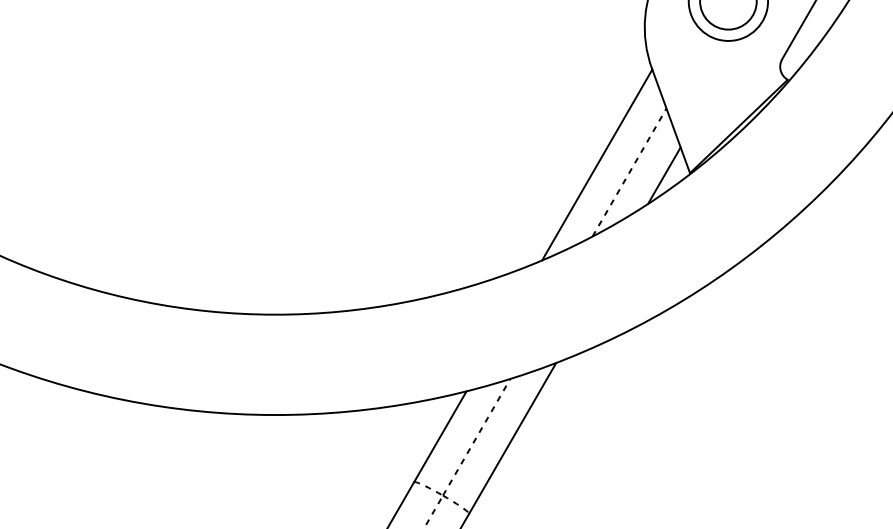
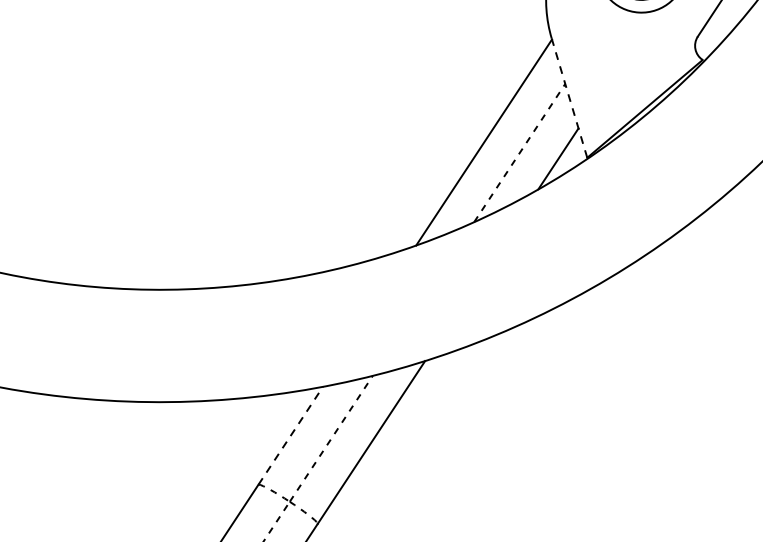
line: (671, 121) -> (570, 98), solid -> dashed
line: (440, 436) -> (290, 435), solid -> dashed

